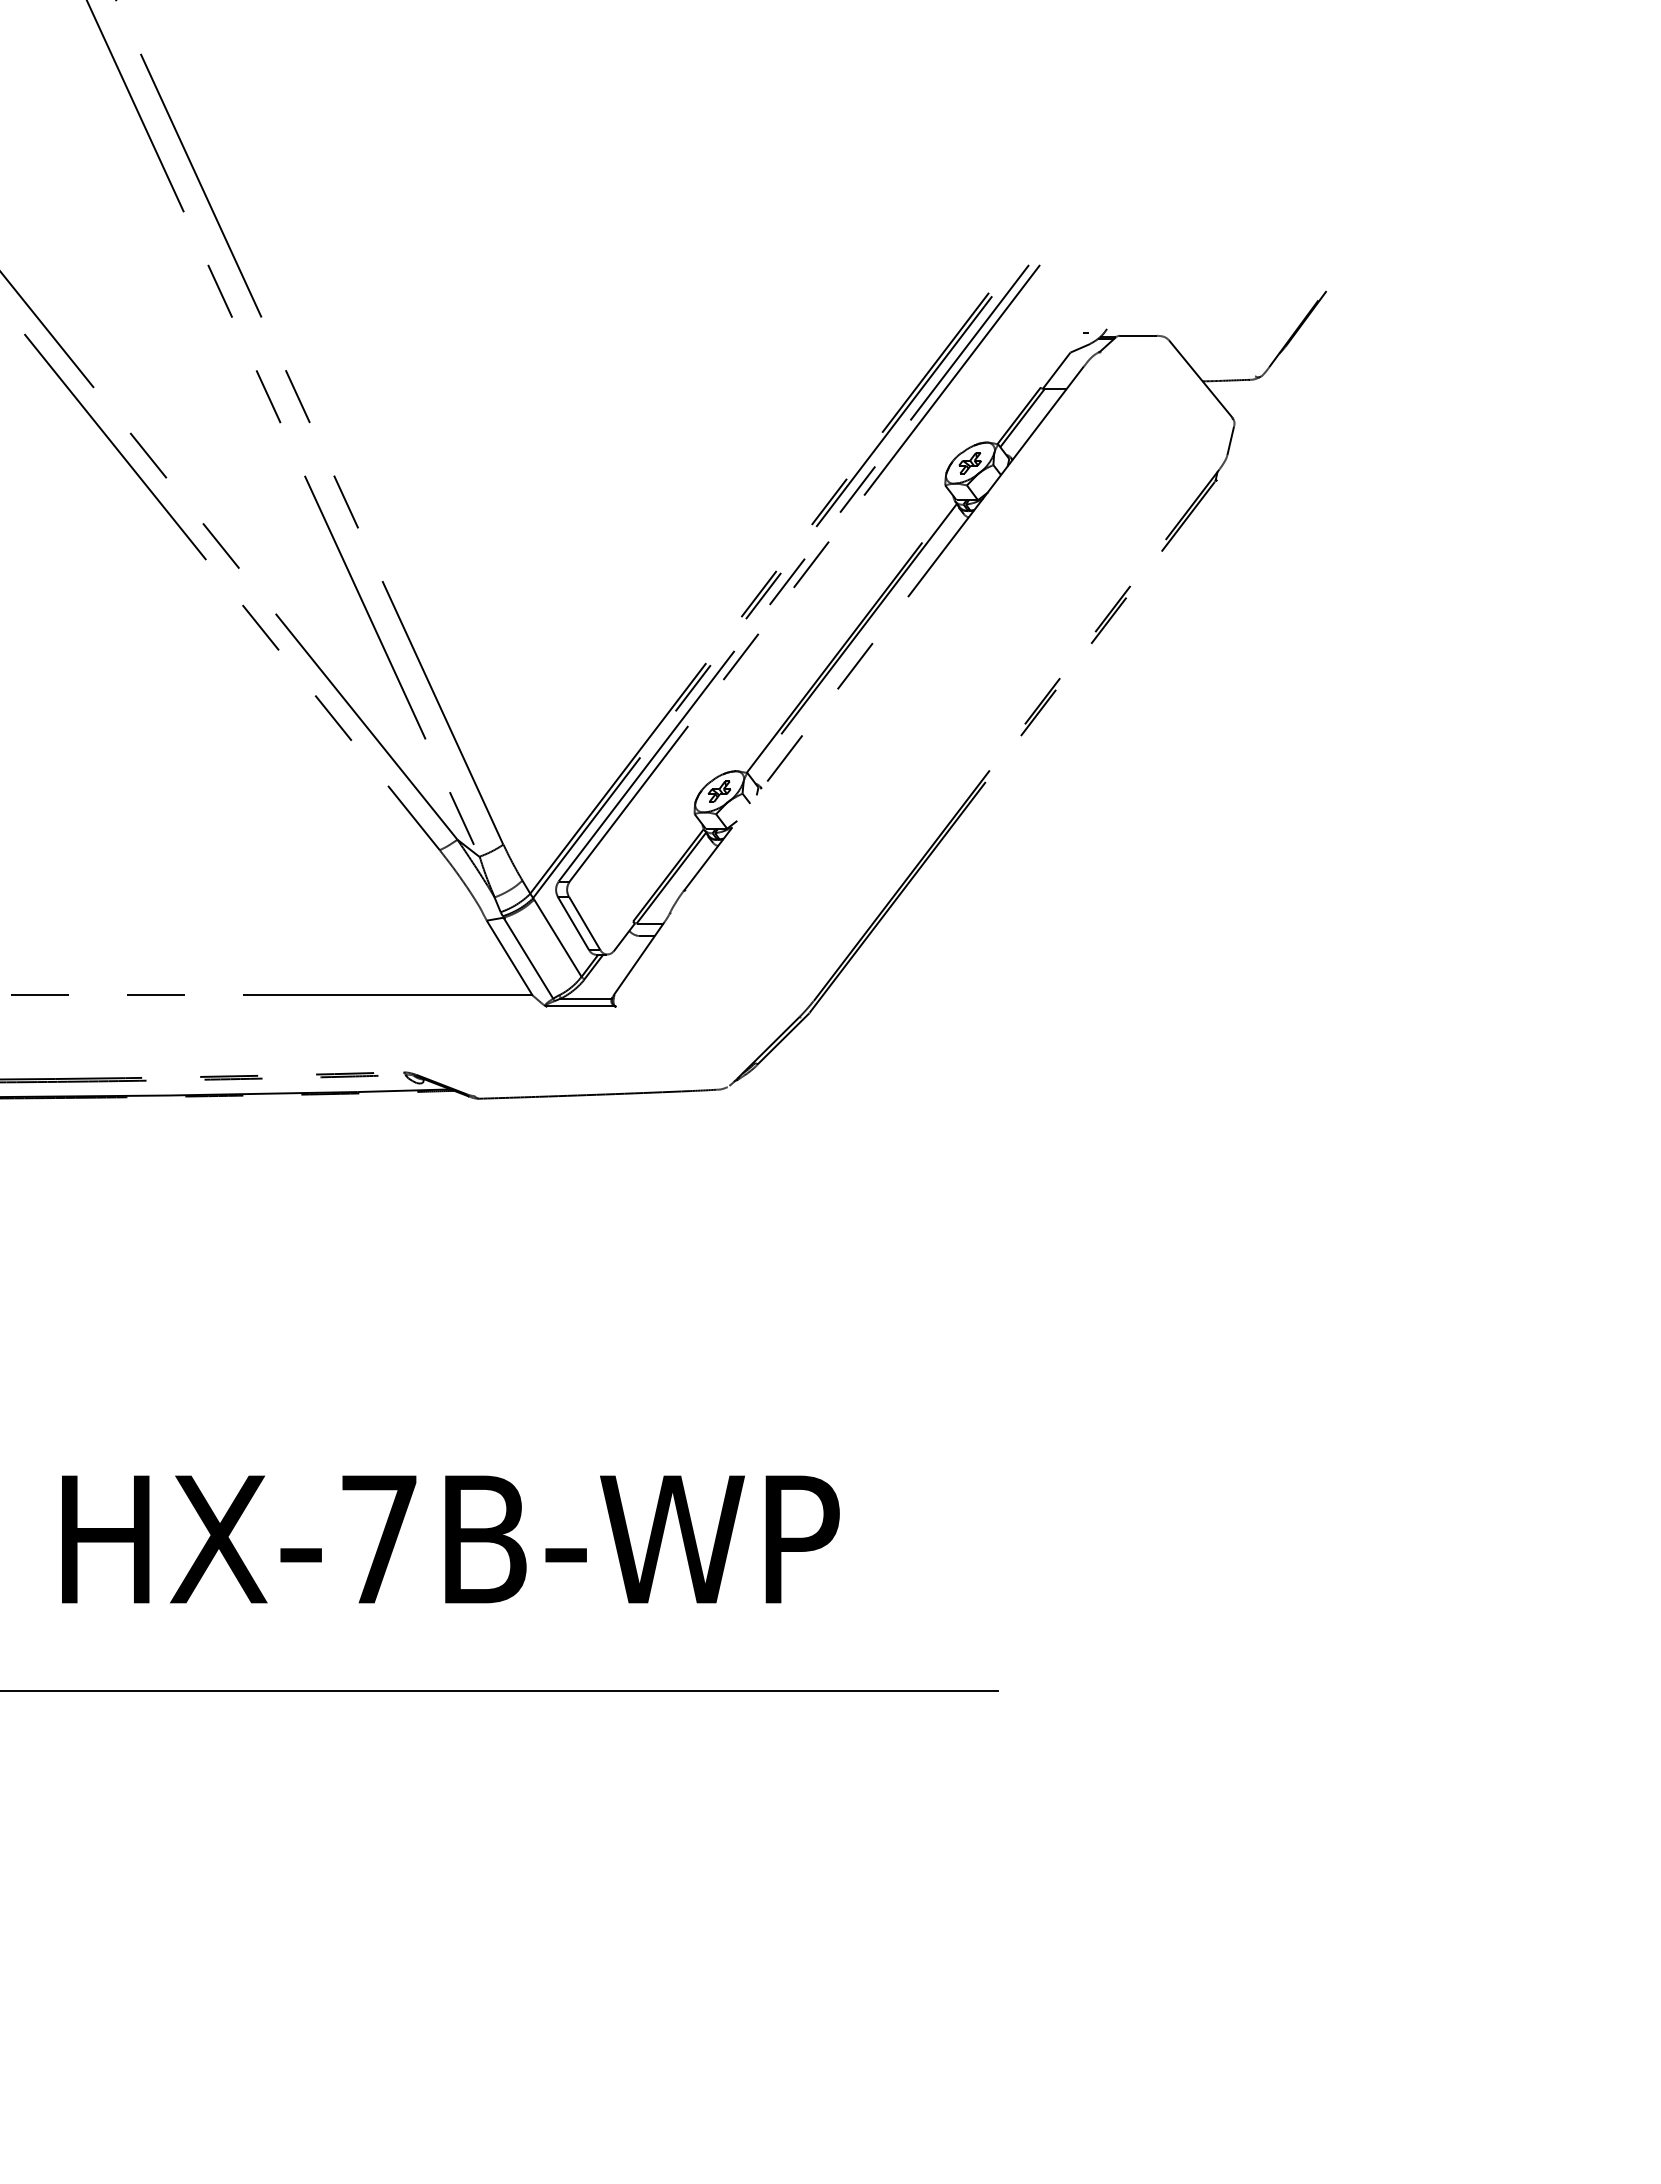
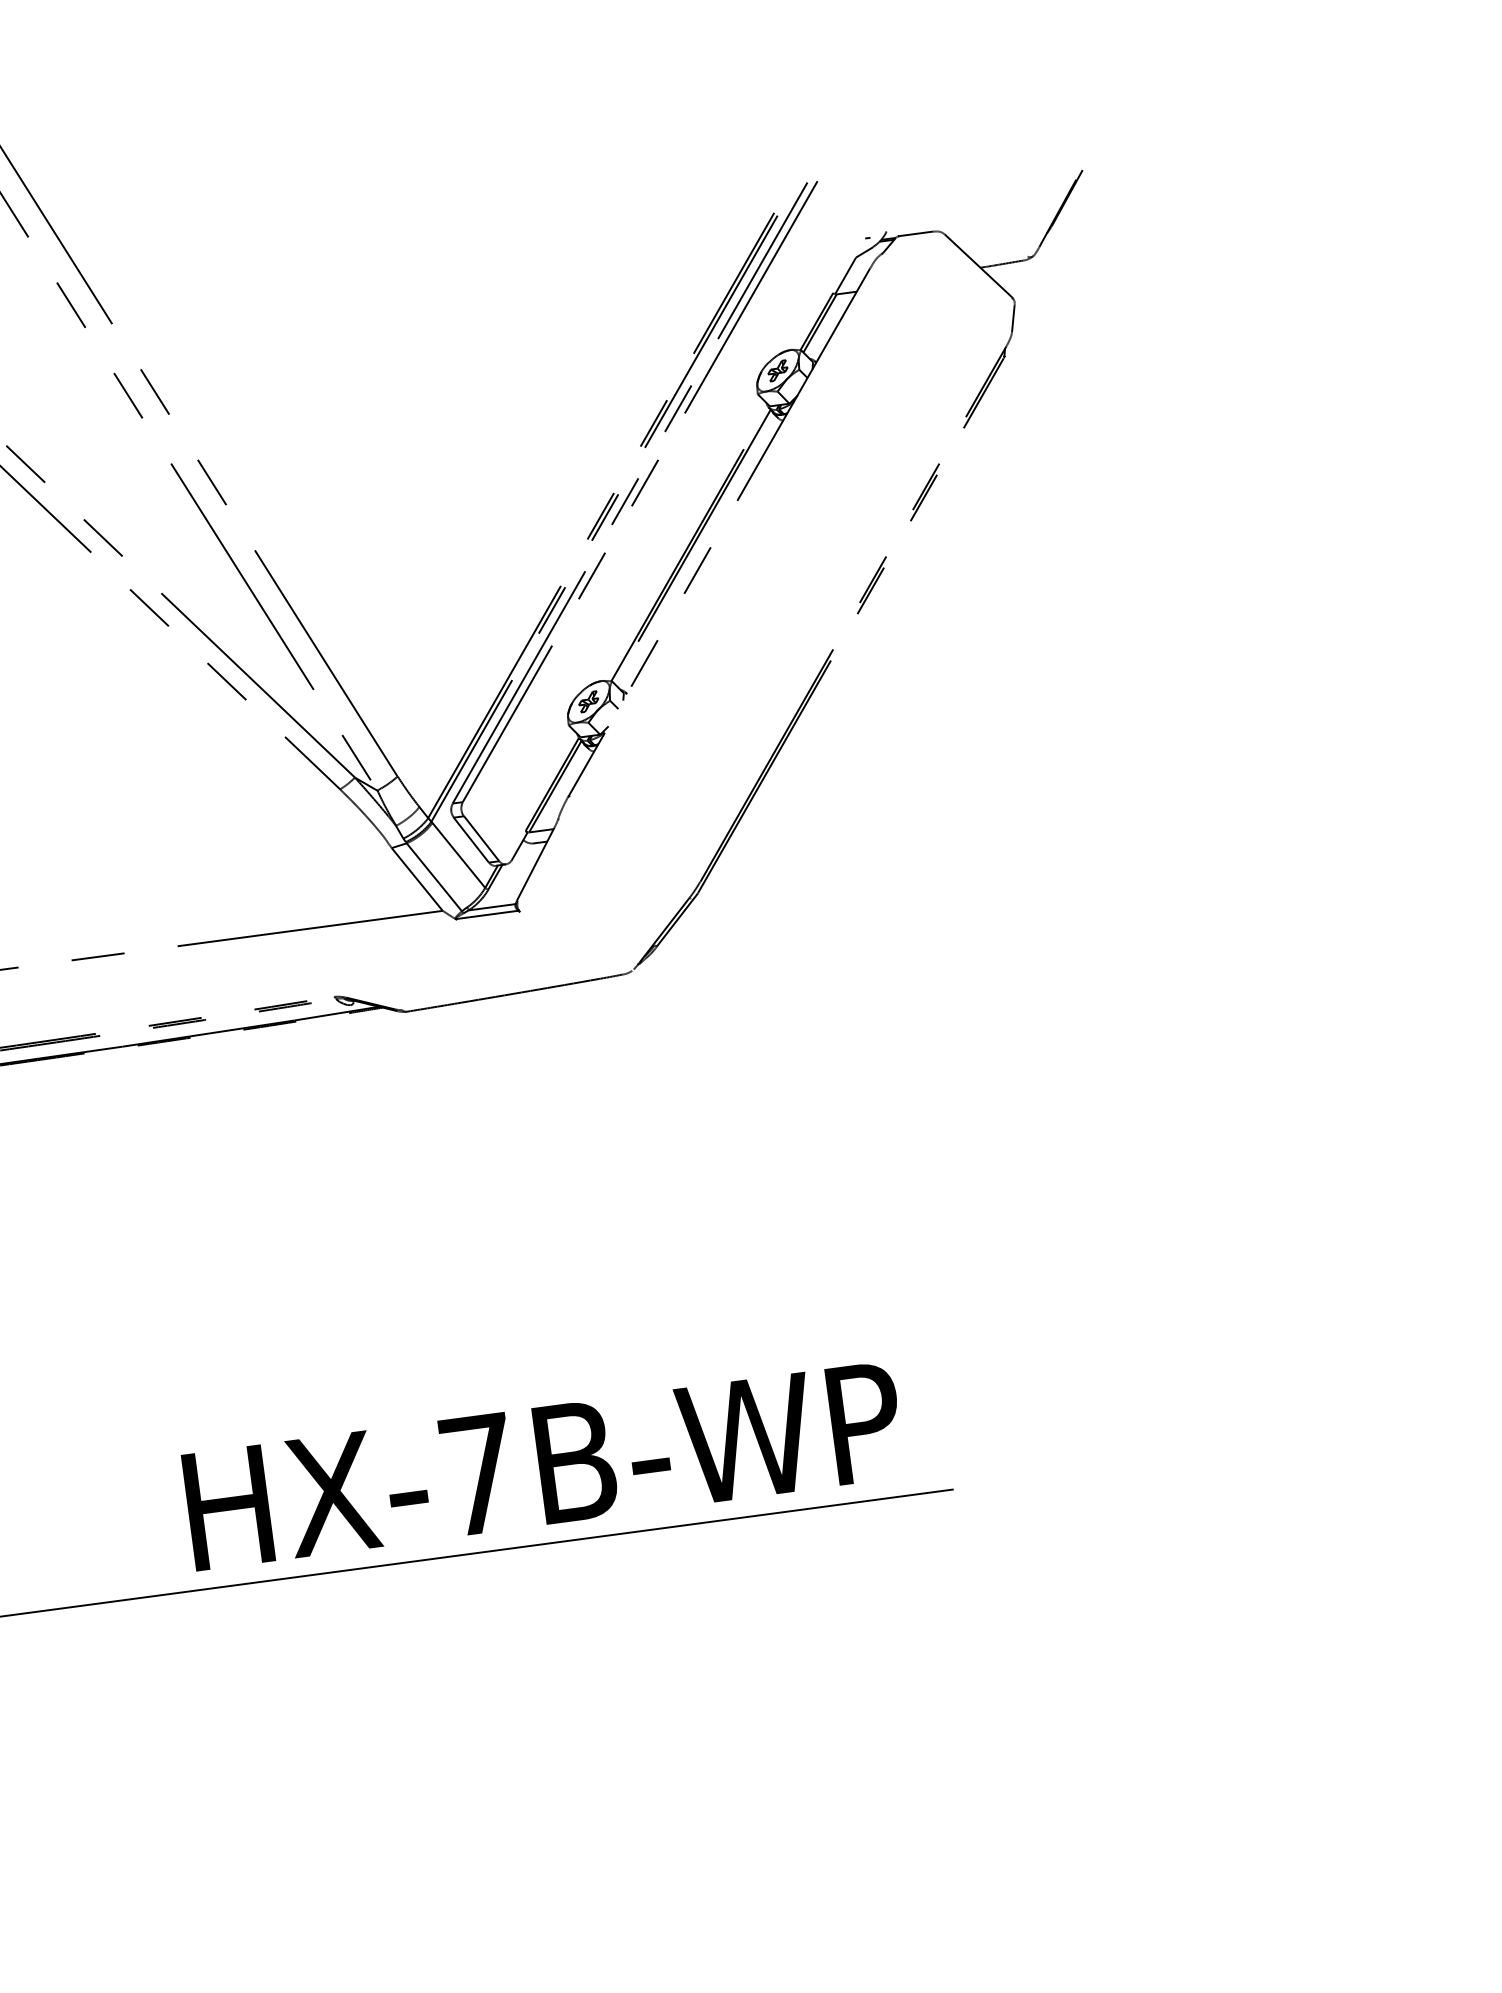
text: (450, 1539) -> (543, 1465), moved

